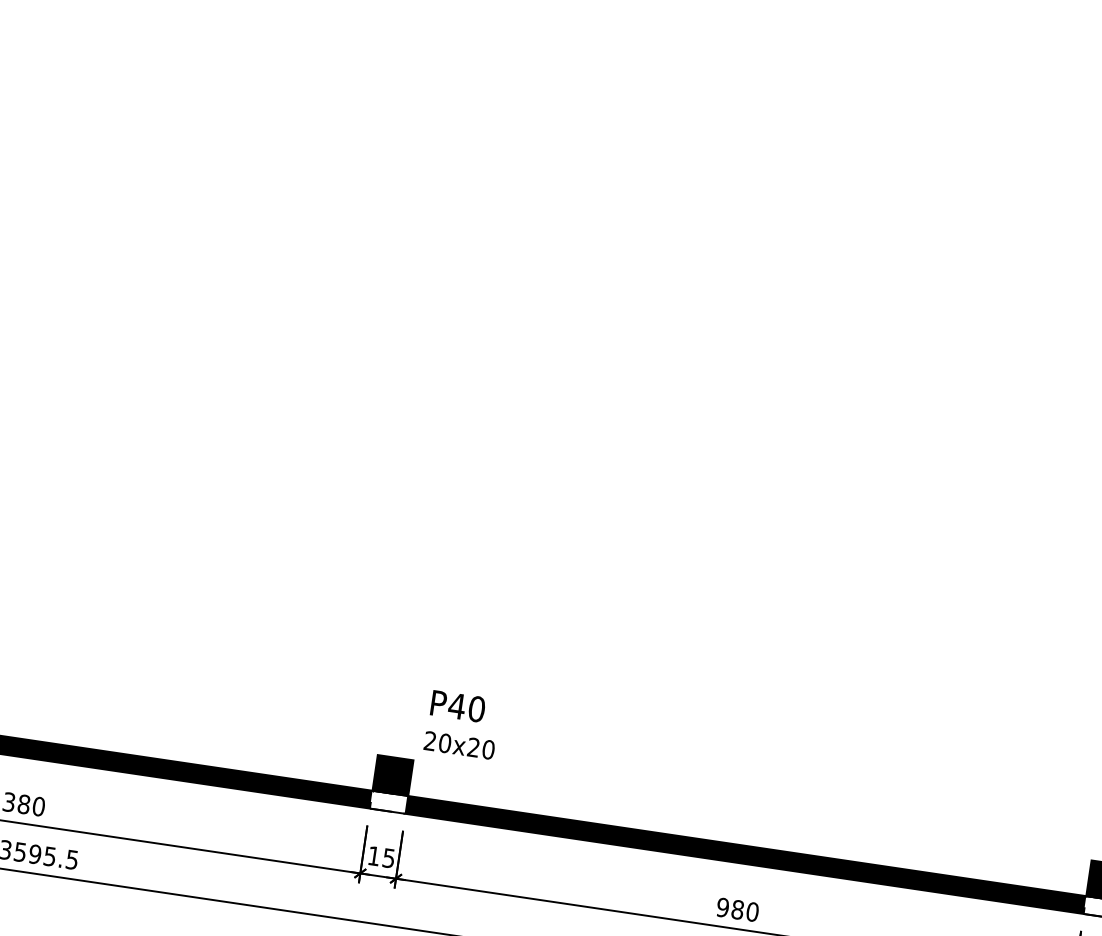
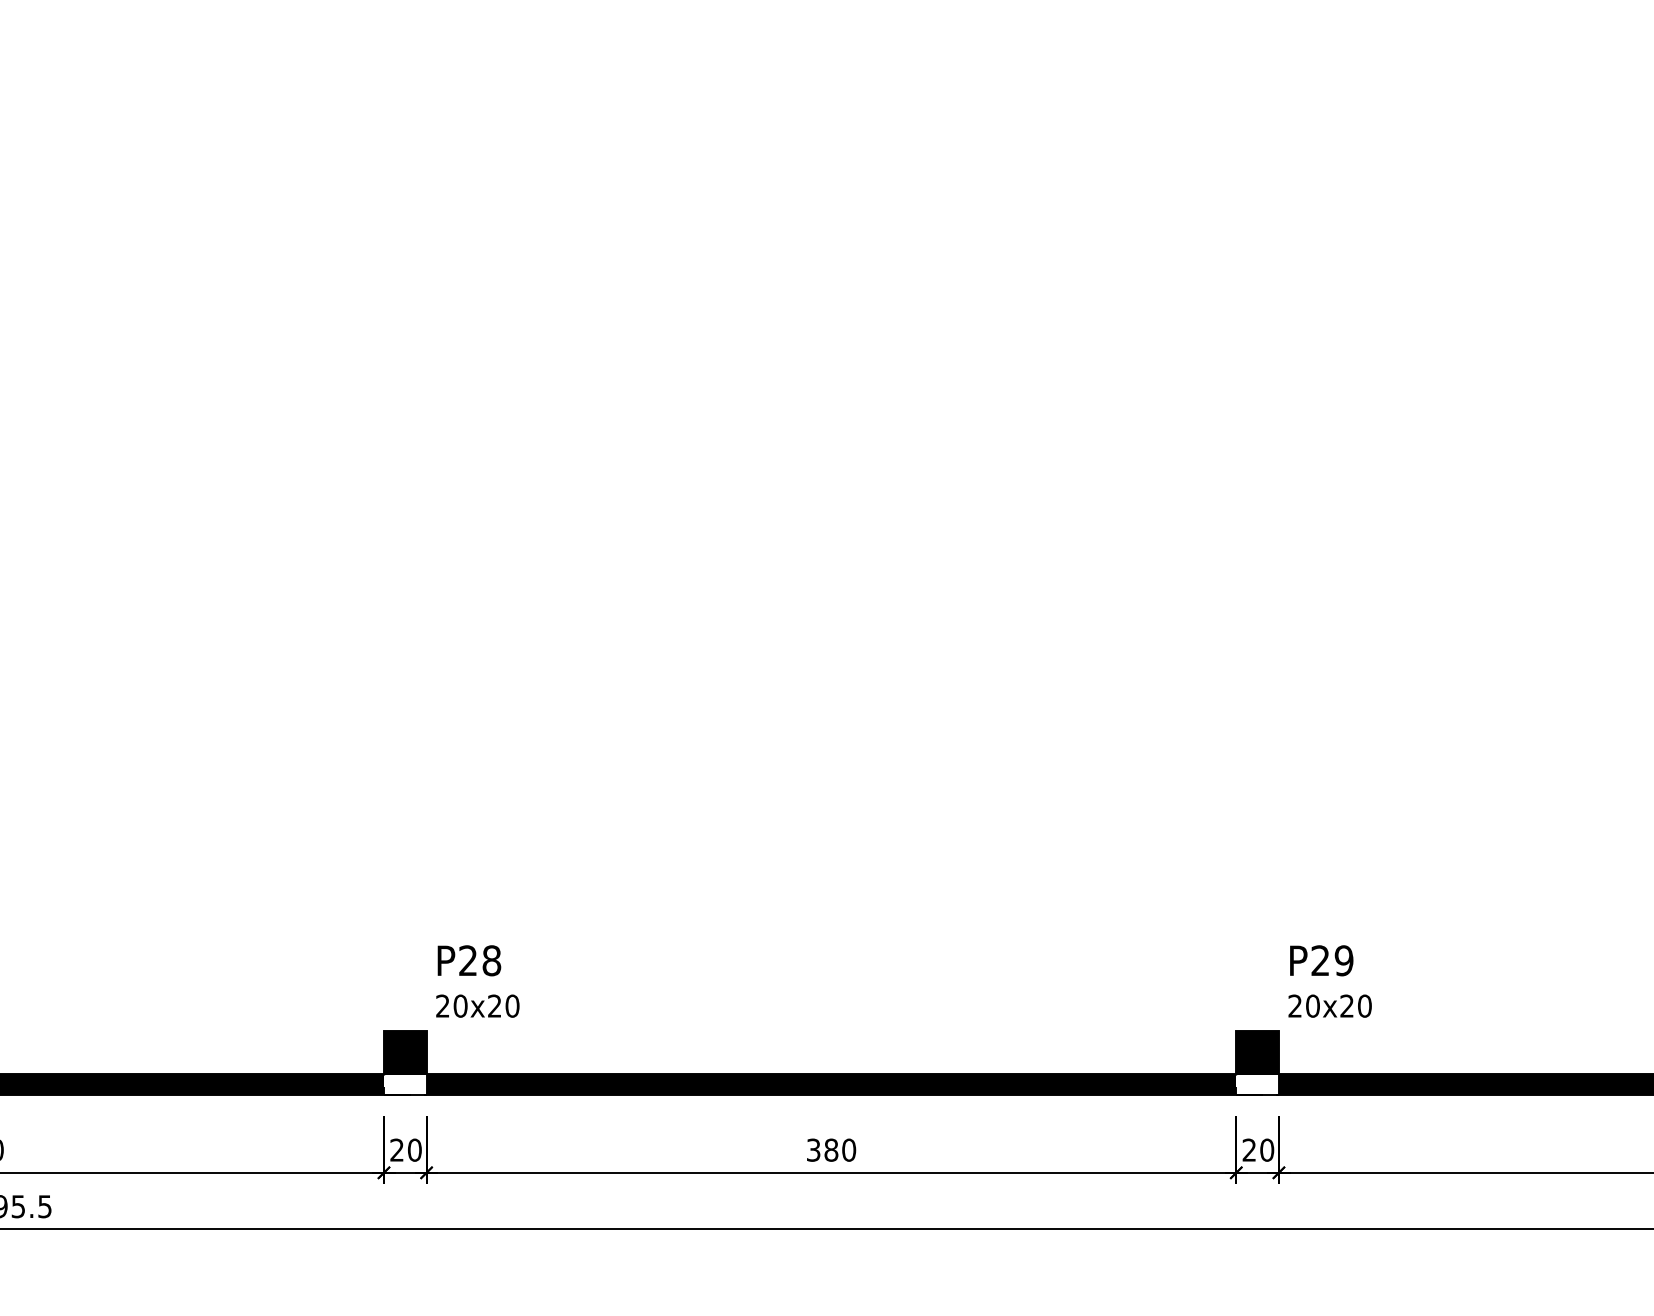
text: (466, 707) -> (479, 960), P40 -> P28
text: (381, 856) -> (405, 1149), 15 -> 20
text: (722, 907) -> (813, 1149), 980 -> 380

